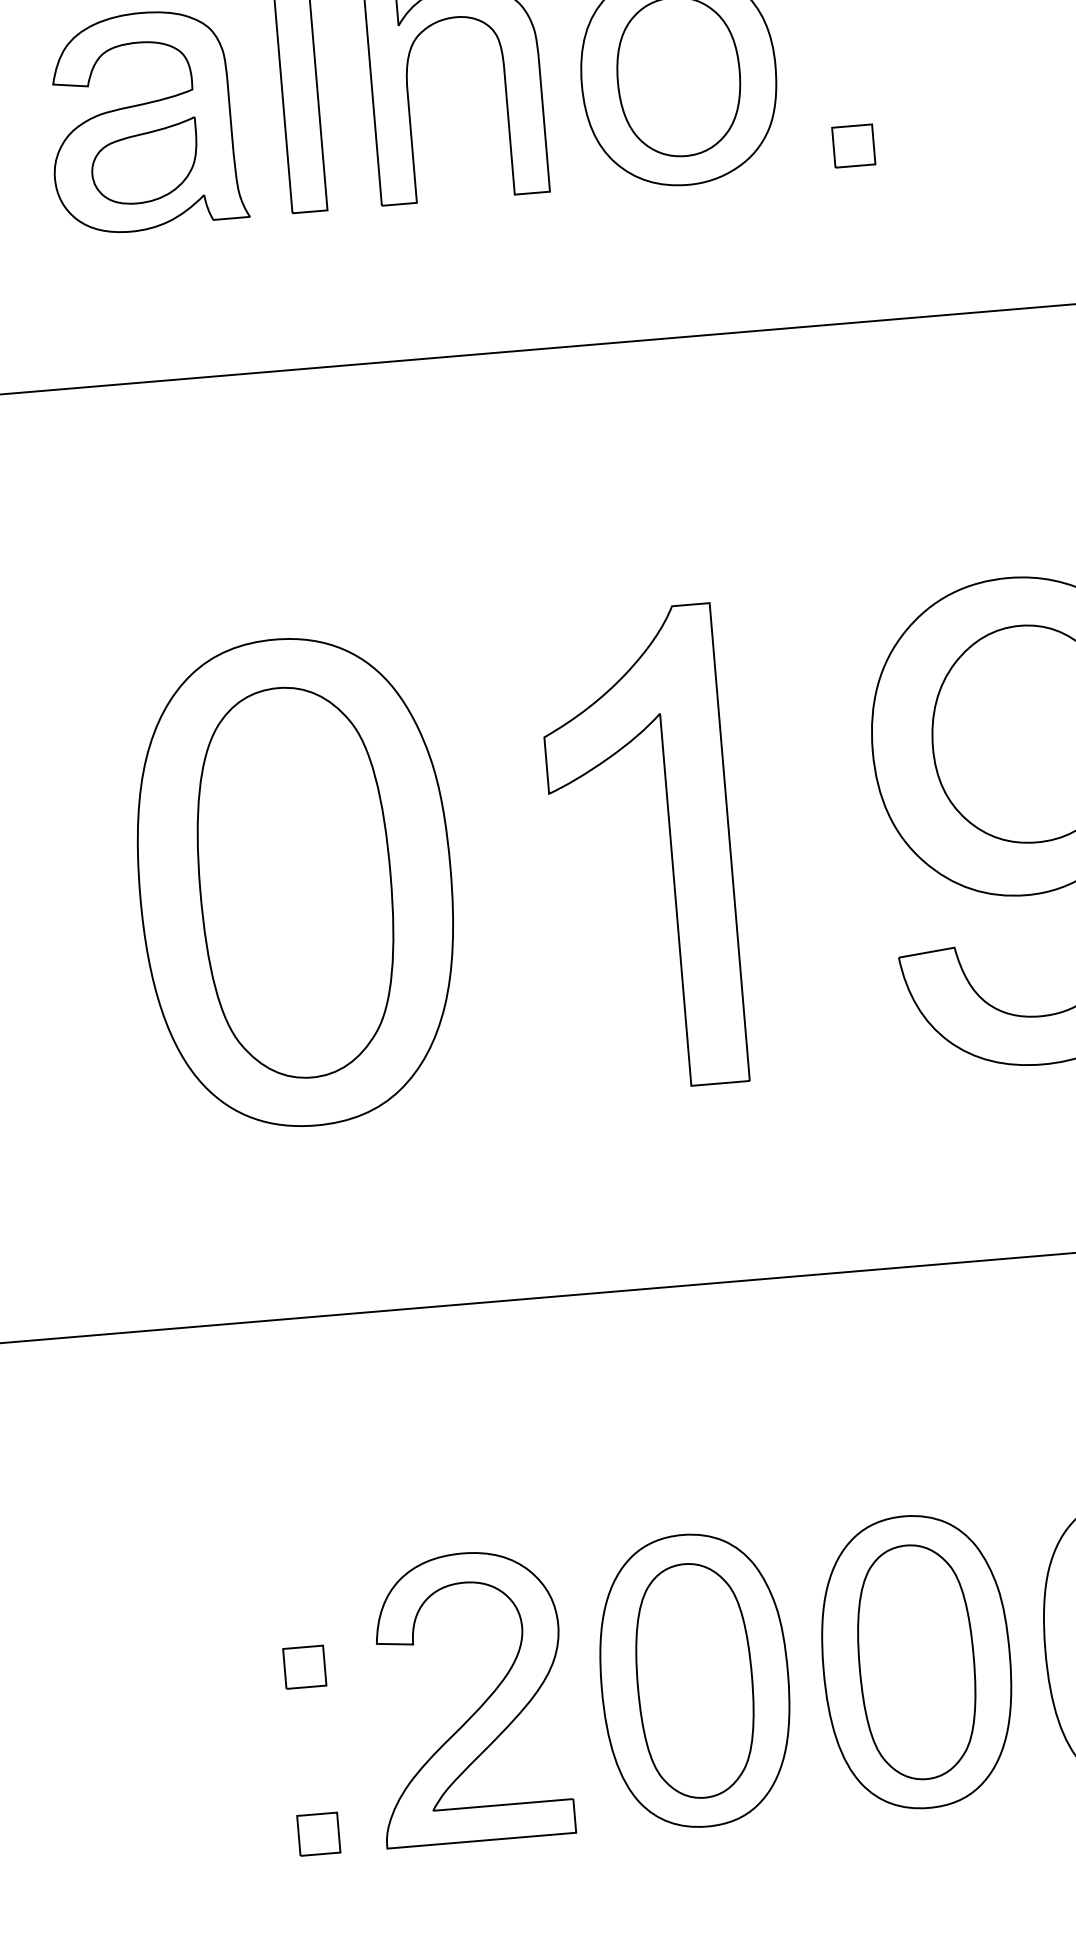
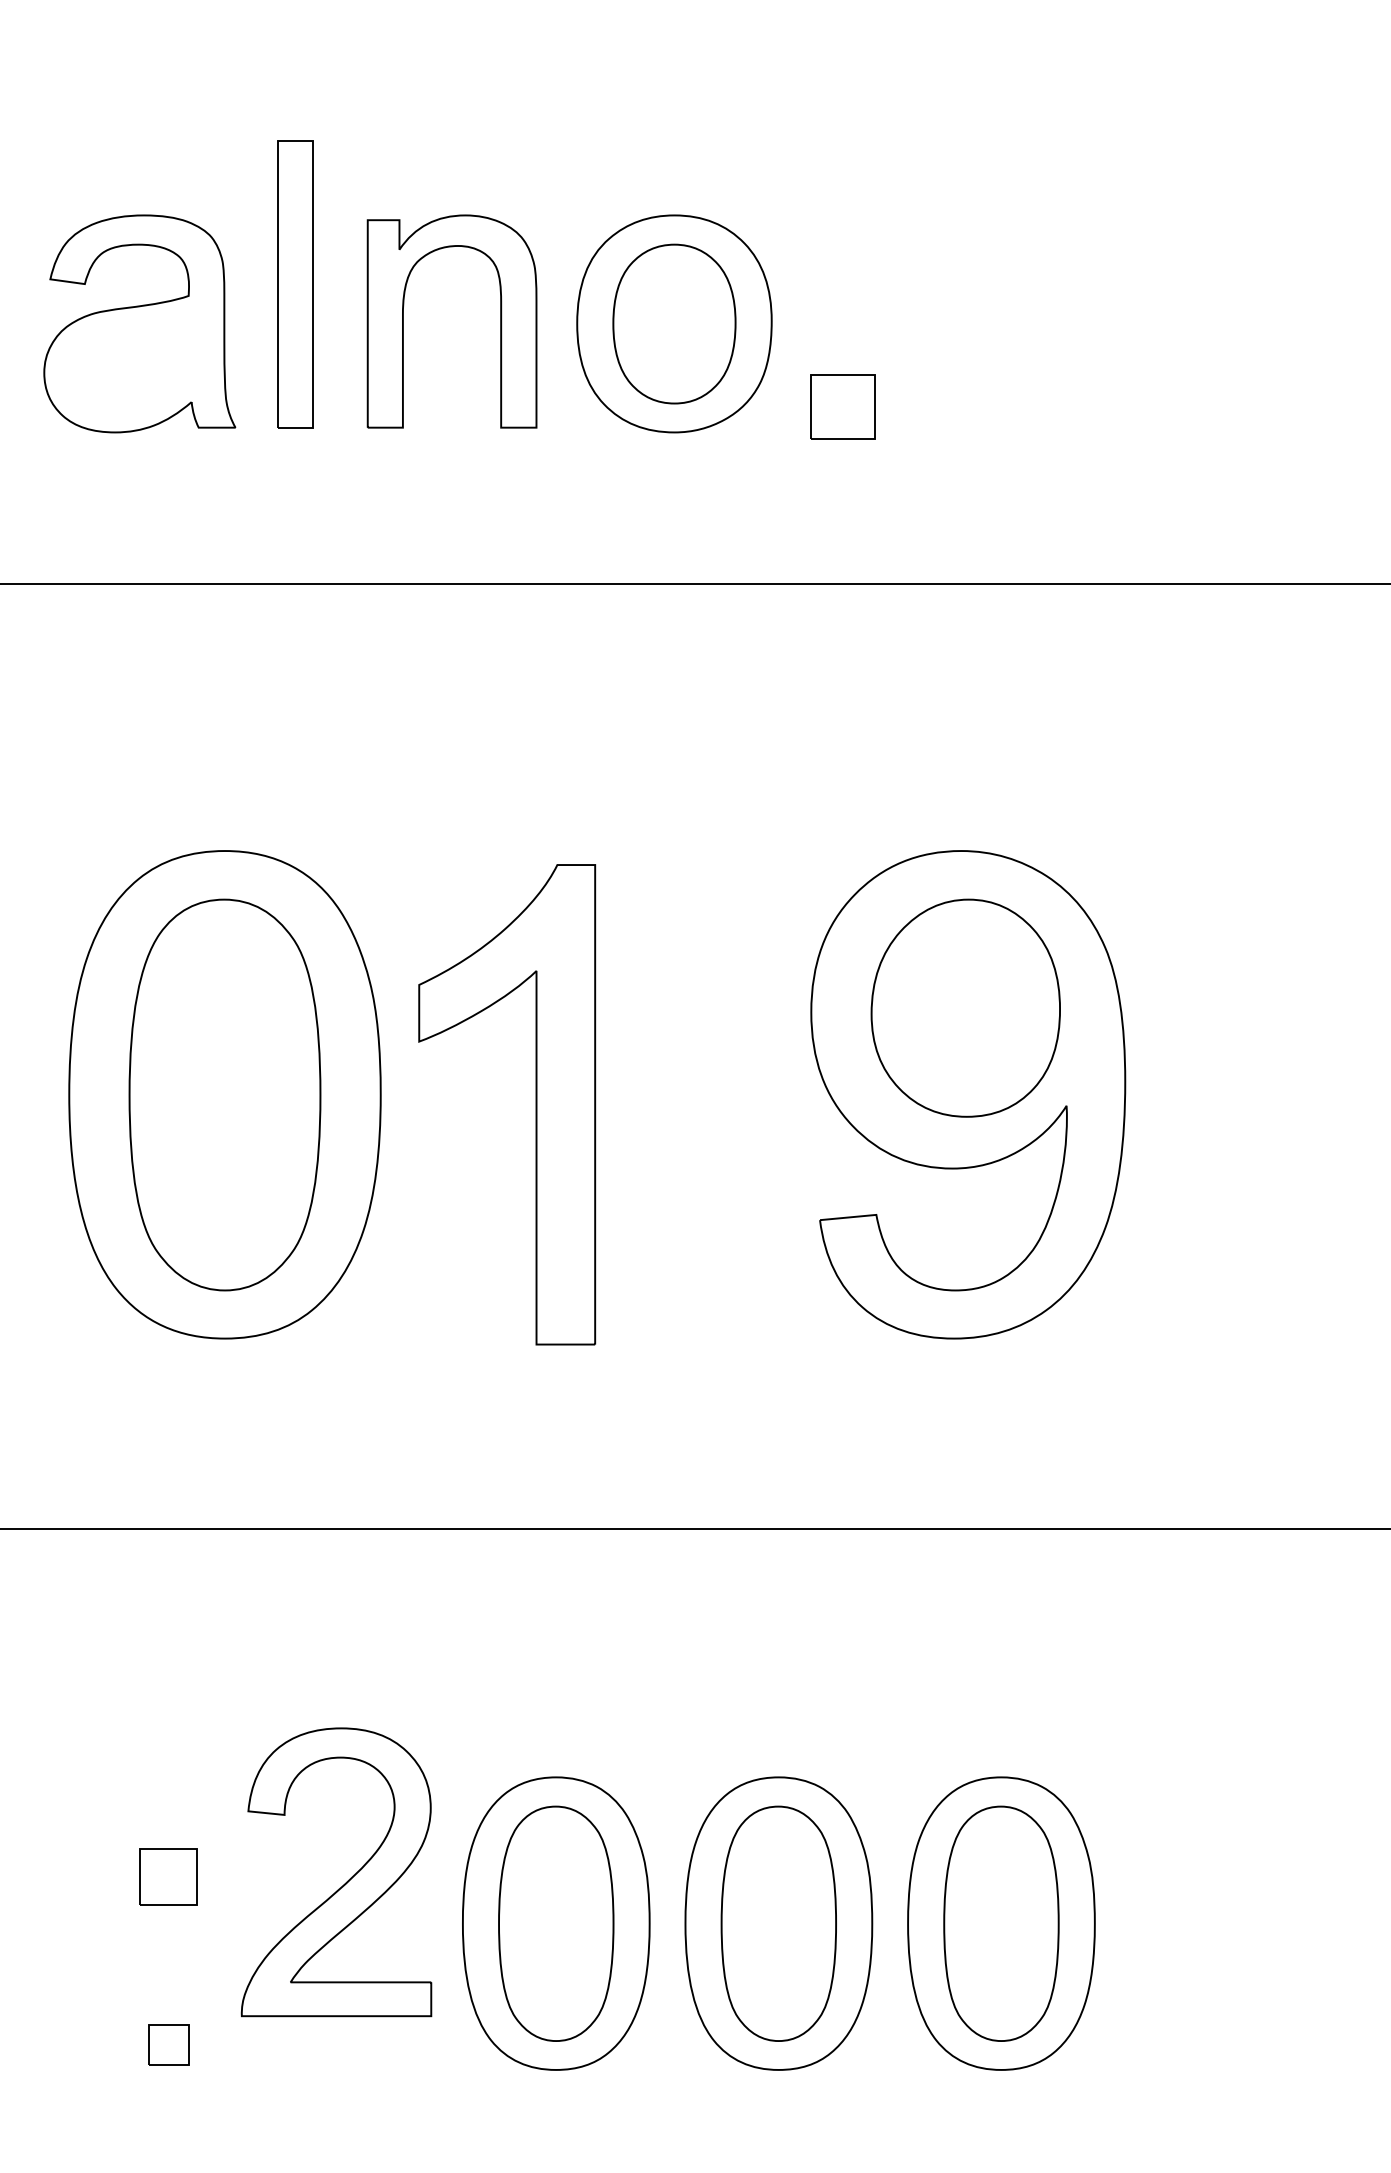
part: (853, 145) -> (842, 407), size x1.6
part: (145, 161) -> (135, 363), removed
part: (670, 846) -> (535, 1104), moved
part: (304, 1667) -> (168, 1877), size x1.4
part: (480, 1705) -> (346, 1881), moved

